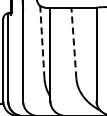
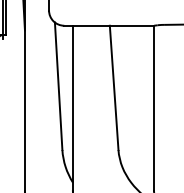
line: (42, 41) -> (58, 85), dashed -> solid
line: (73, 42) -> (113, 87), dashed -> solid

